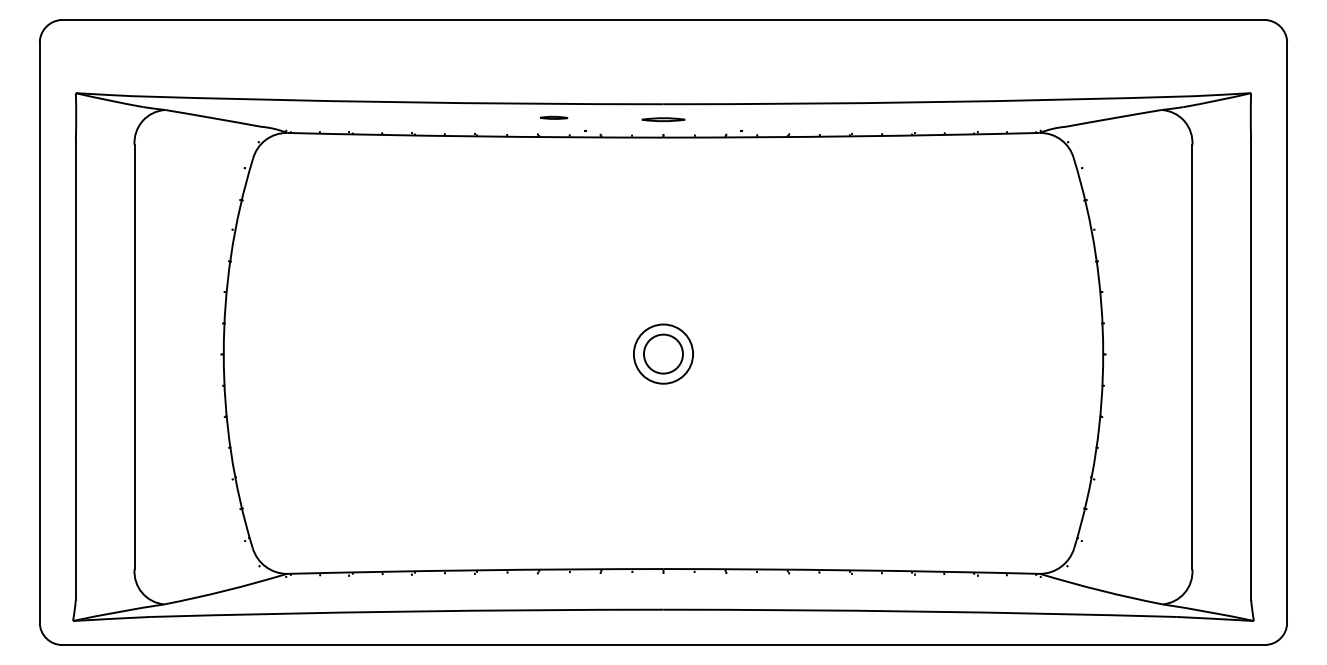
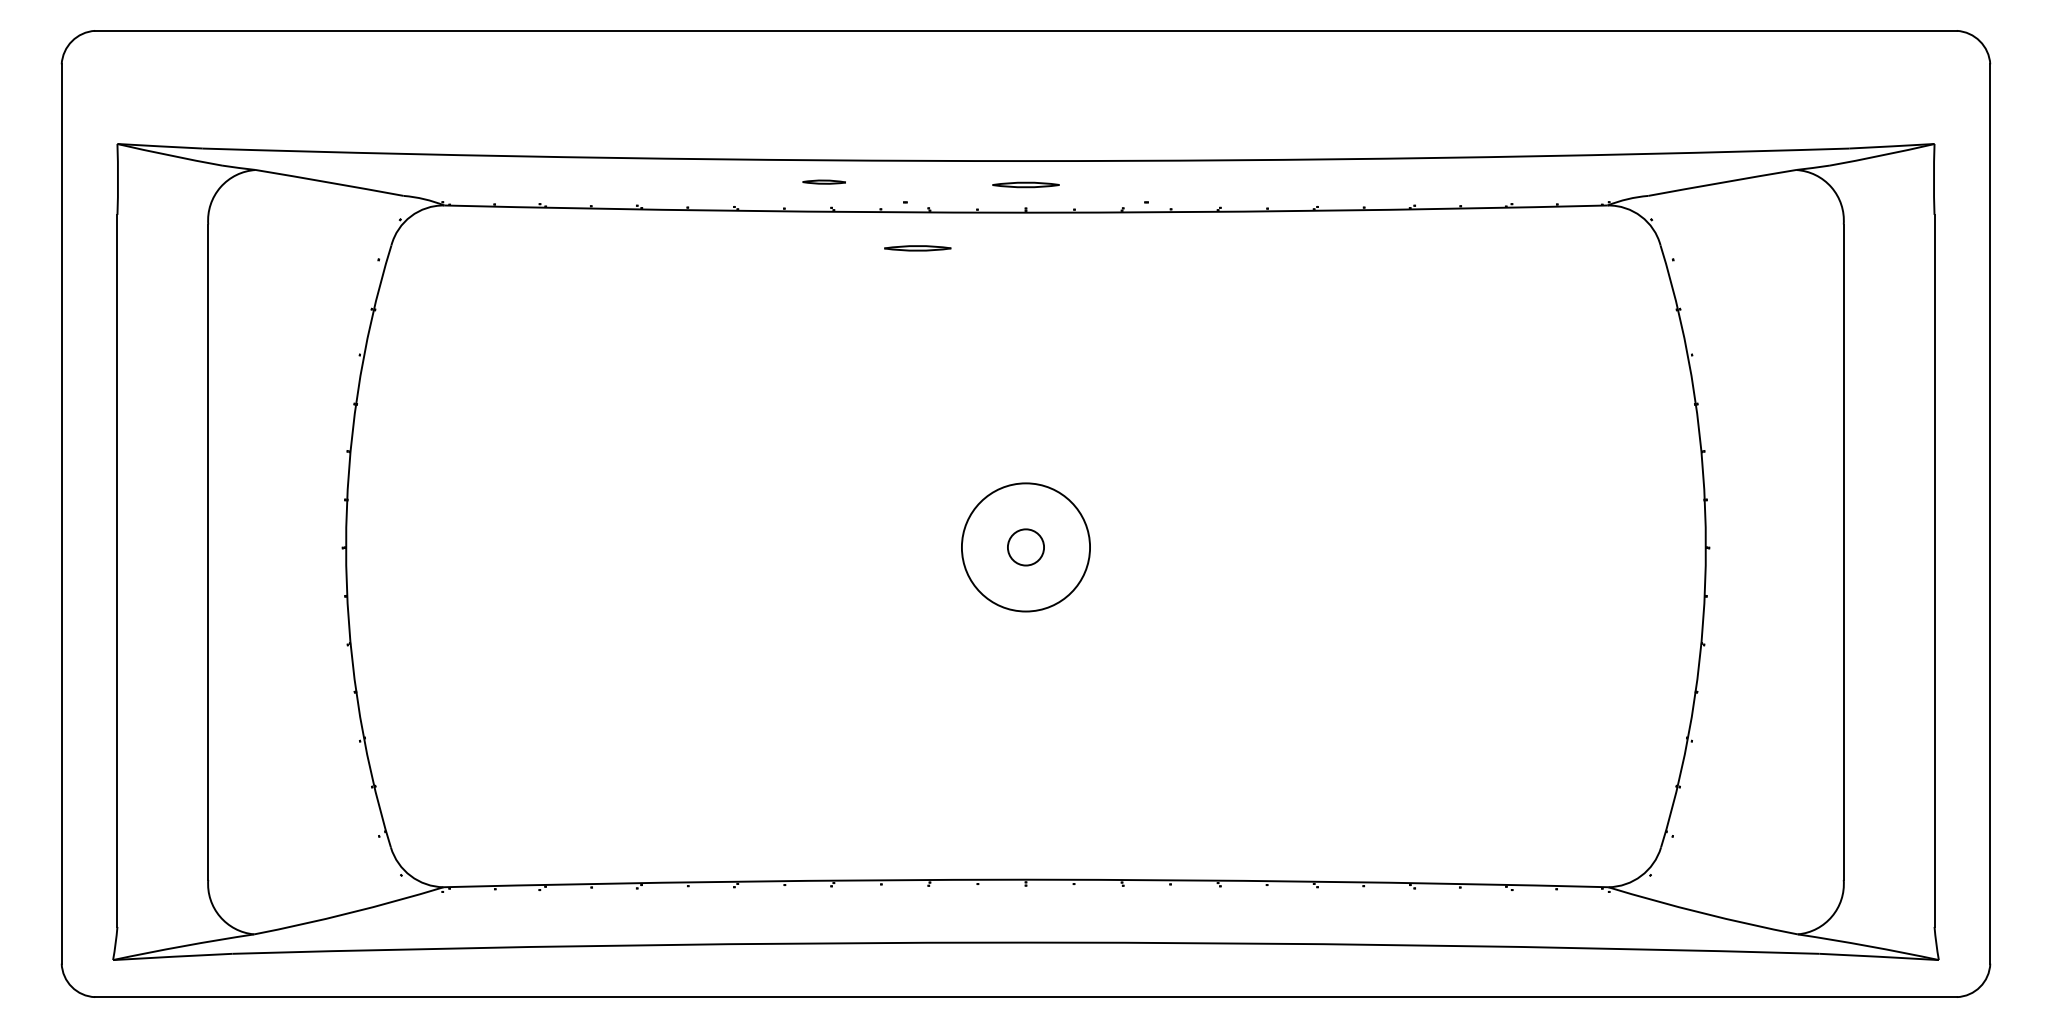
line: (554, 117) -> (825, 181), moved
line: (593, 160) -> (917, 248), added
circle: (662, 353) -> (1024, 546), size x0.6
circle: (663, 353) -> (1026, 546), size x1.4

